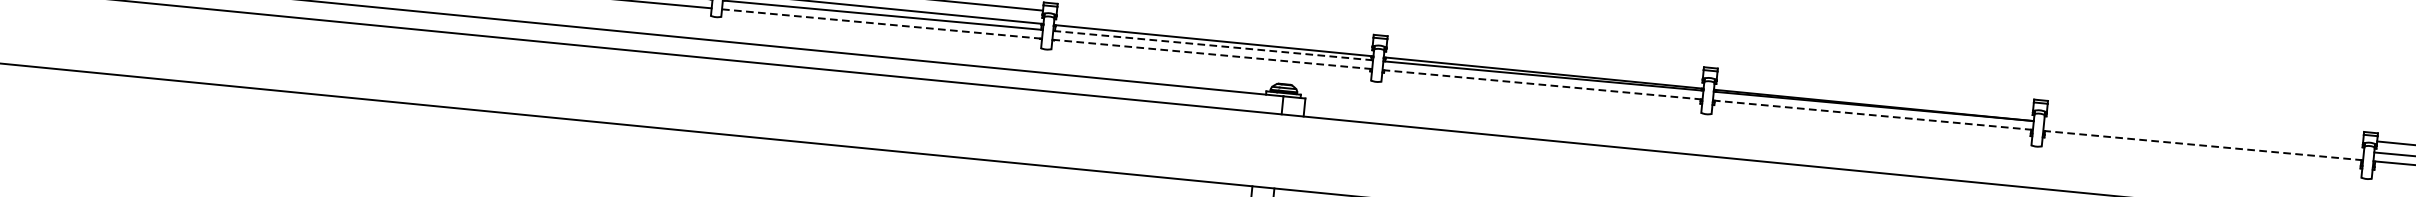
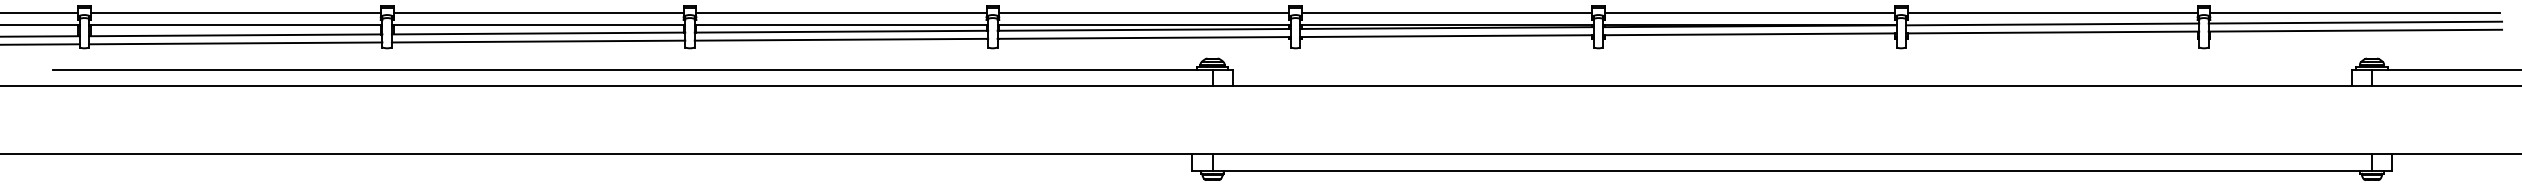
line: (882, 23) -> (841, 39), dashed -> solid
line: (1215, 27) -> (1144, 13), added
line: (1213, 45) -> (1144, 29), dashed -> solid
line: (1212, 53) -> (1144, 37), dashed -> solid
line: (1544, 60) -> (1446, 13), added
line: (1542, 85) -> (1446, 36), dashed -> solid
line: (1874, 92) -> (1749, 13), added
line: (1872, 115) -> (1749, 34), dashed -> solid
line: (2205, 124) -> (2052, 13), added
line: (2203, 136) -> (2052, 24), added
line: (2203, 145) -> (2052, 32), dashed -> solid

